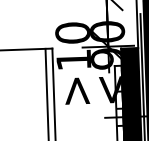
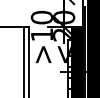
text: (104, 58) -> (61, 34), <90 -> <20

